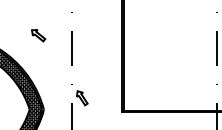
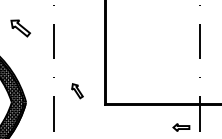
part: (38, 35) -> (20, 28), size x1.4
part: (82, 98) -> (77, 91), moved

